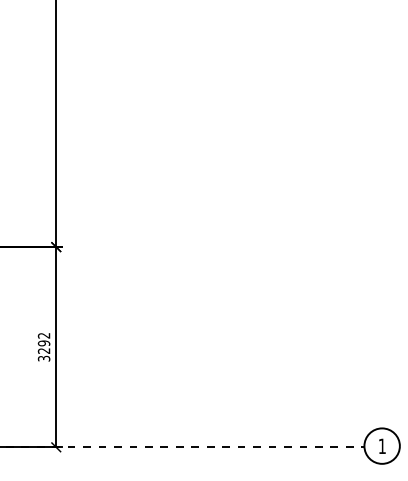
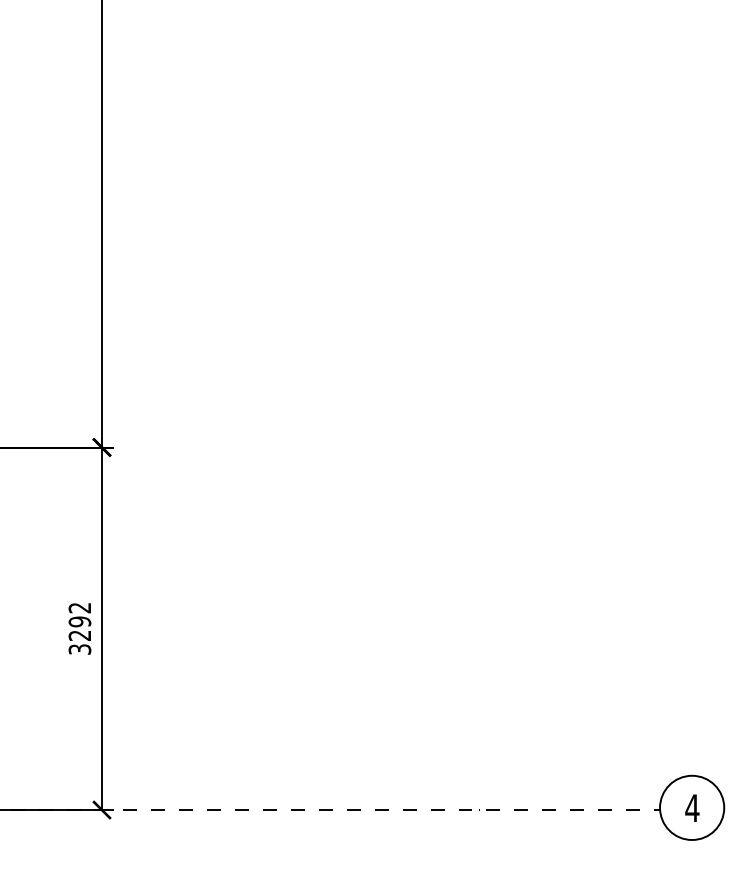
text: (382, 445) -> (692, 806), 1 -> 4

